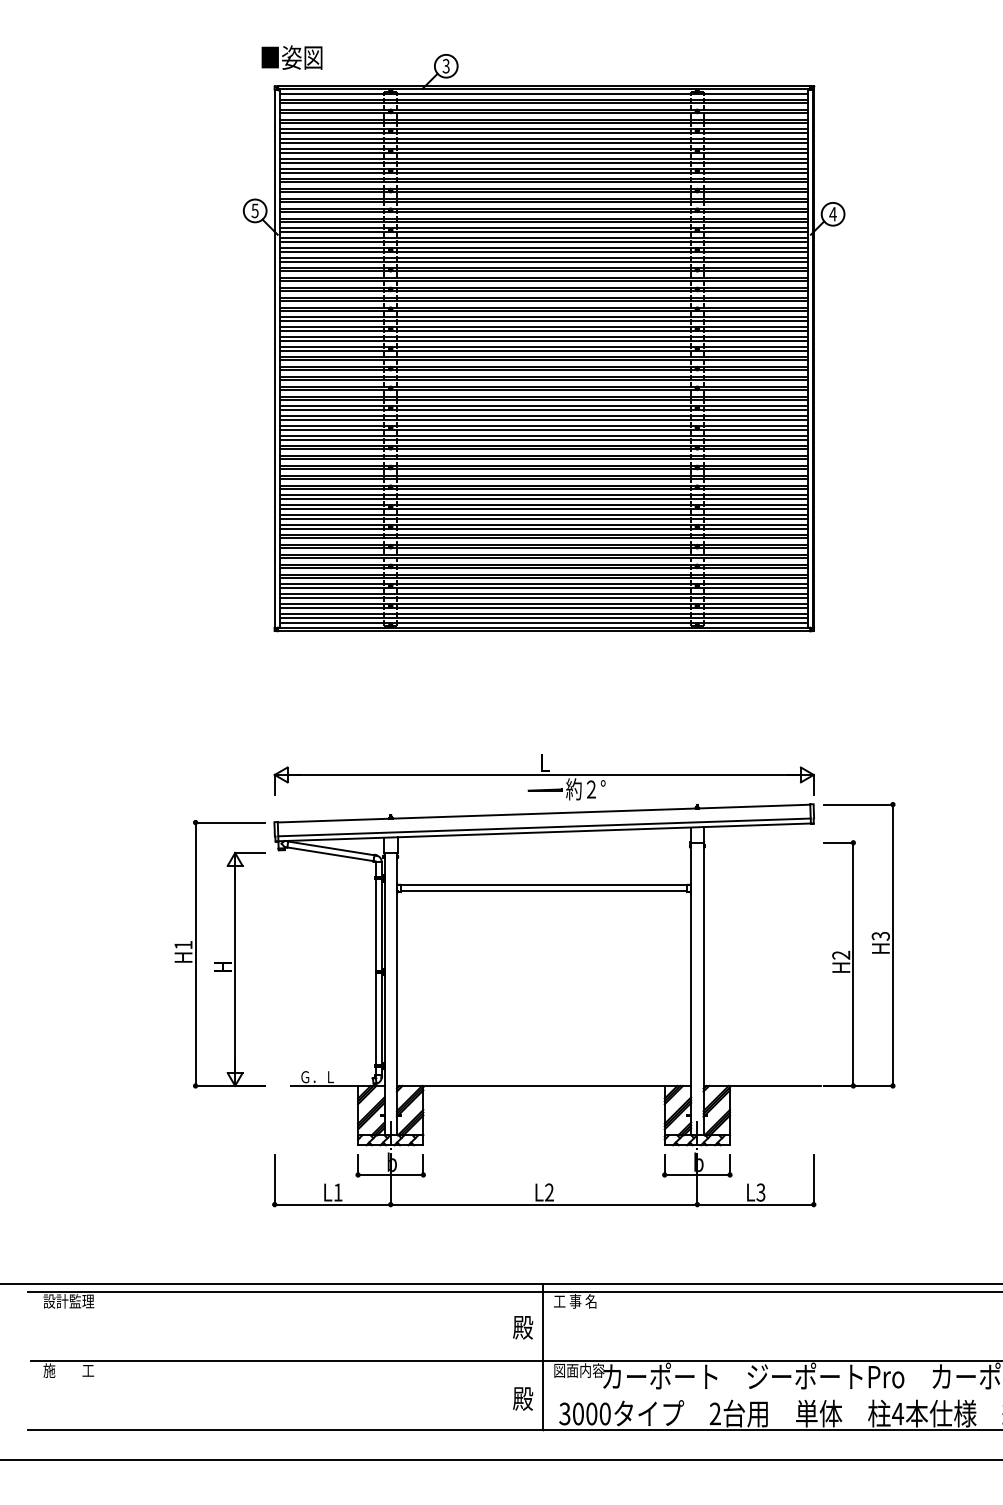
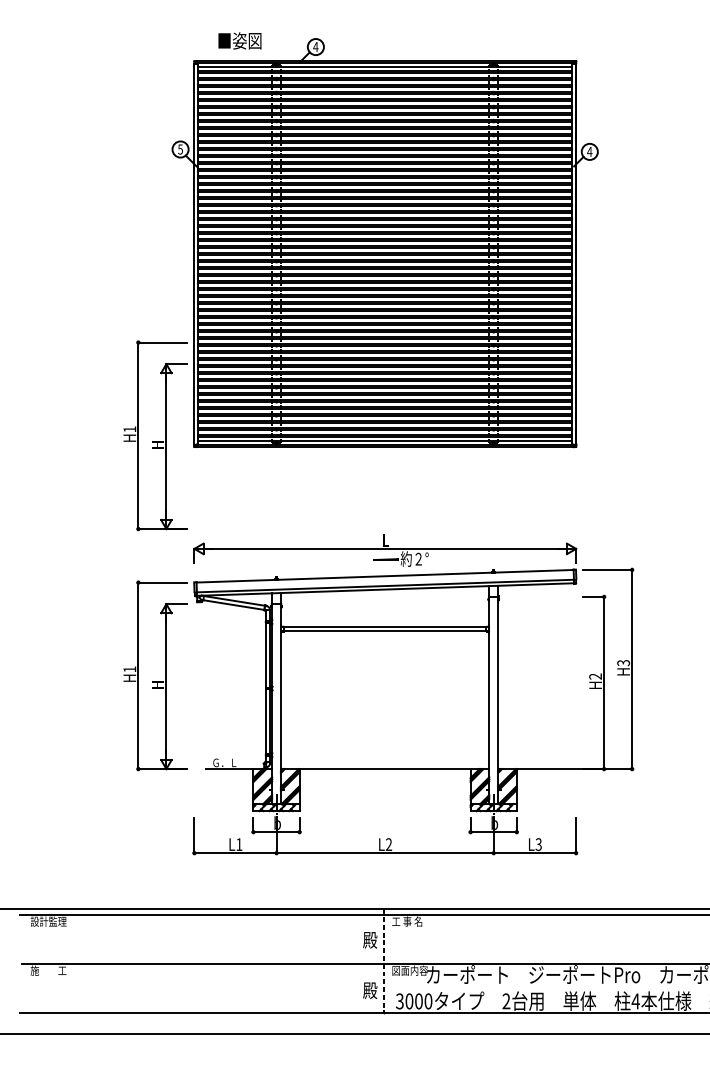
text: (291, 57) -> (239, 40), moved
text: (446, 66) -> (316, 47), 3 -> 4
part: (219, 623) -> (155, 441), added
line: (542, 1357) -> (384, 961), solid -> dashed

